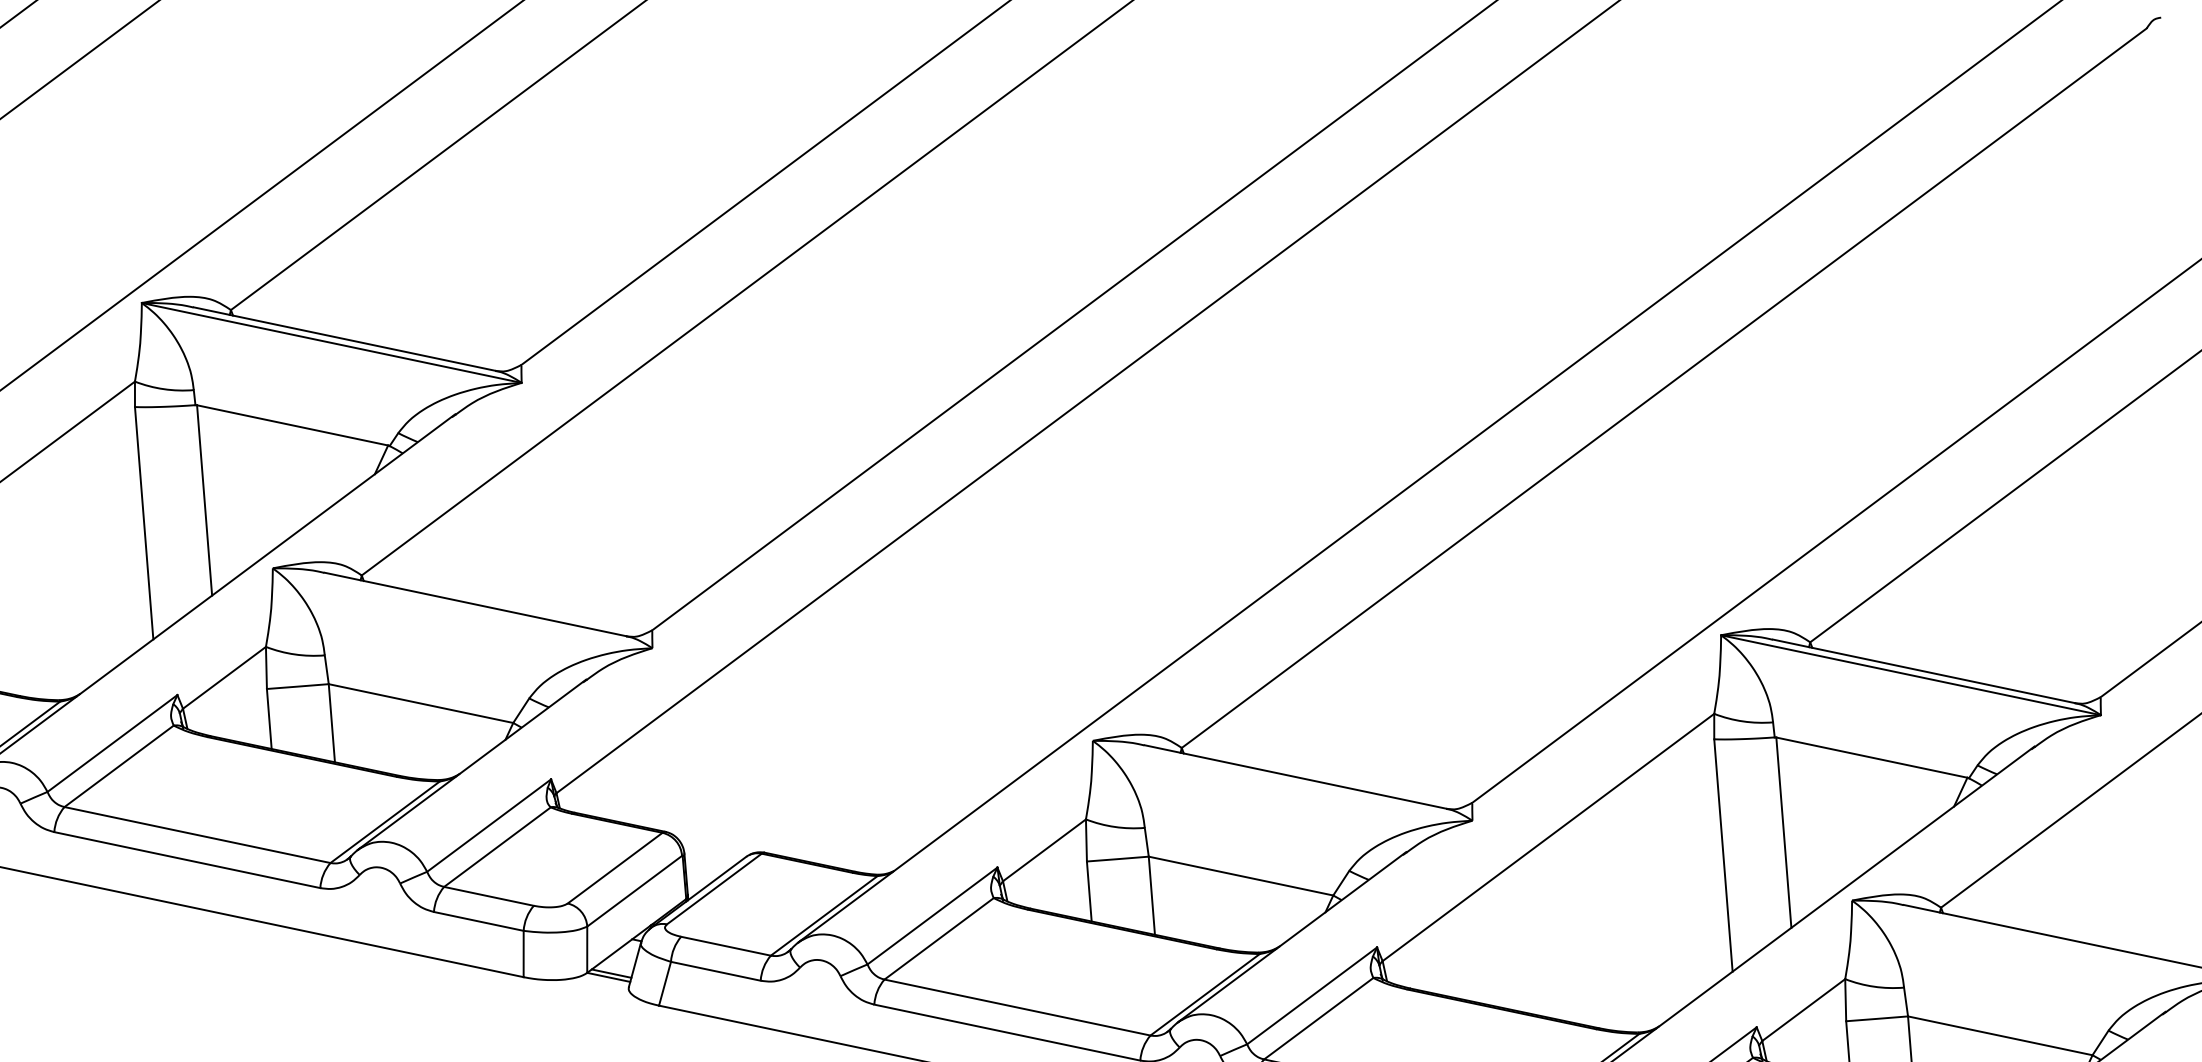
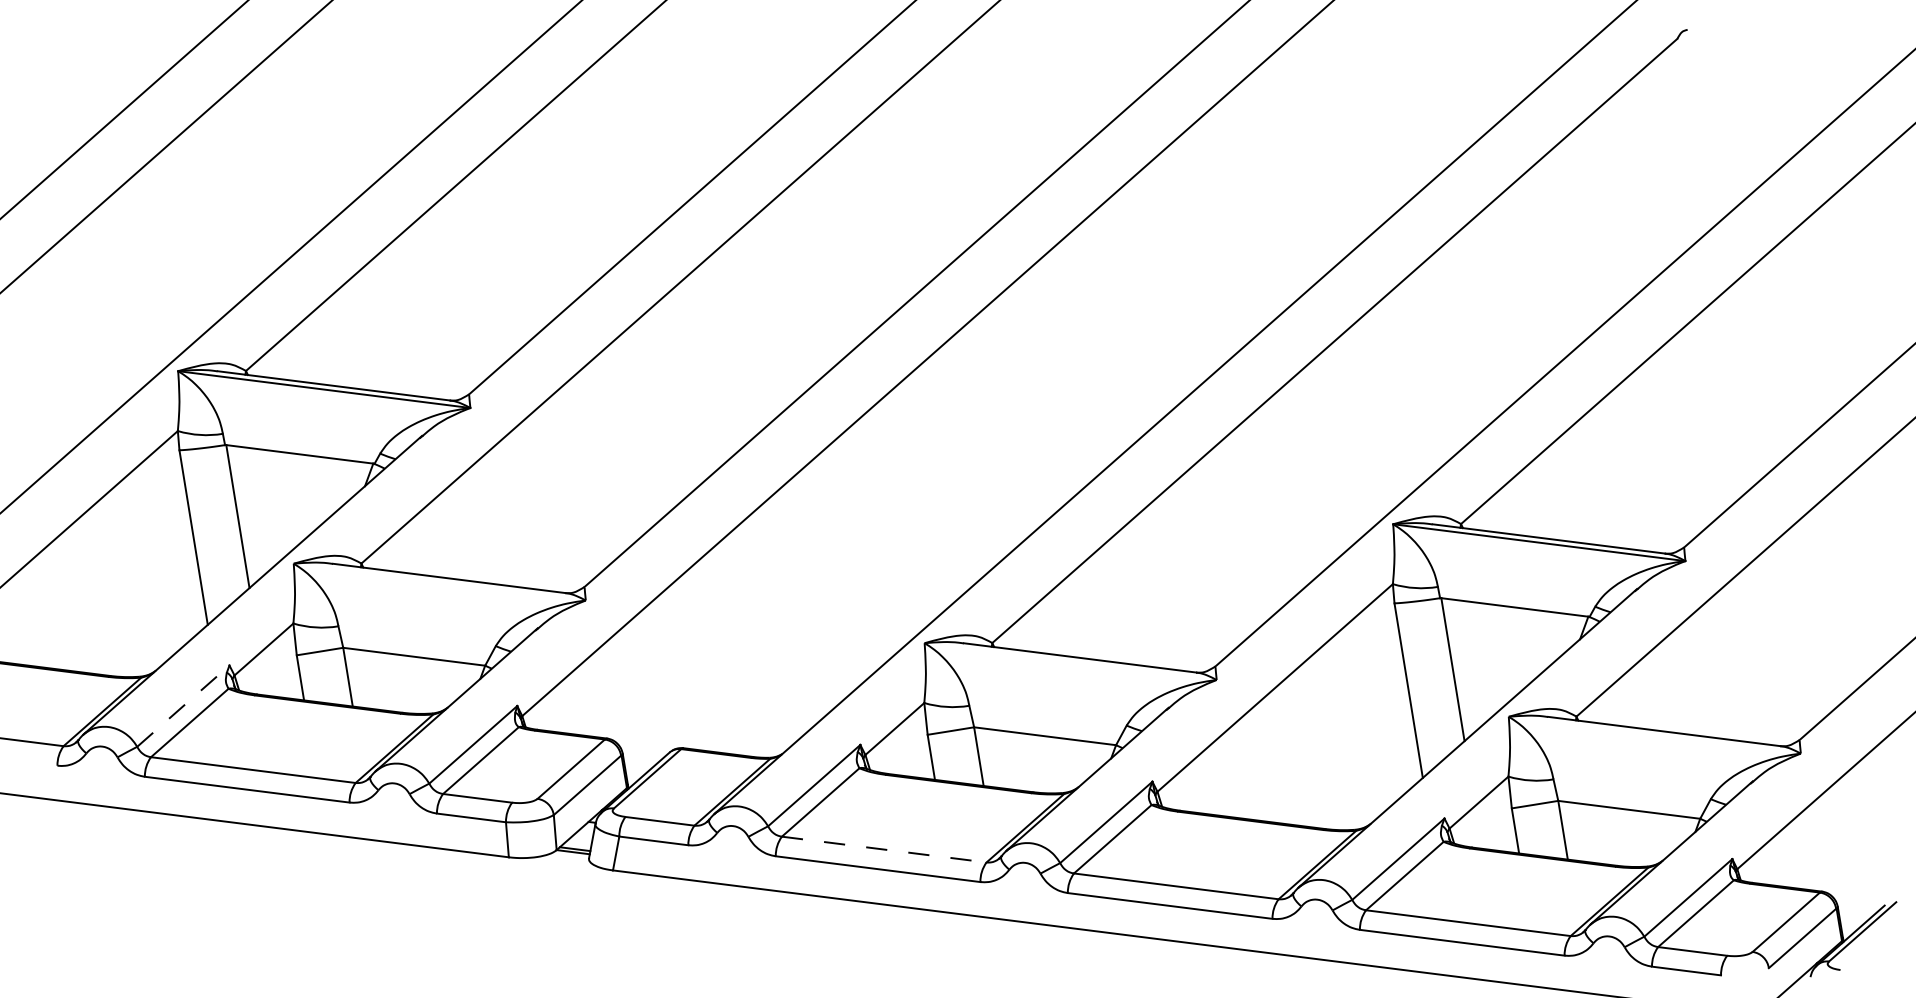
line: (112, 742) -> (183, 705), solid -> dashed
line: (1017, 1007) -> (884, 849), solid -> dashed

